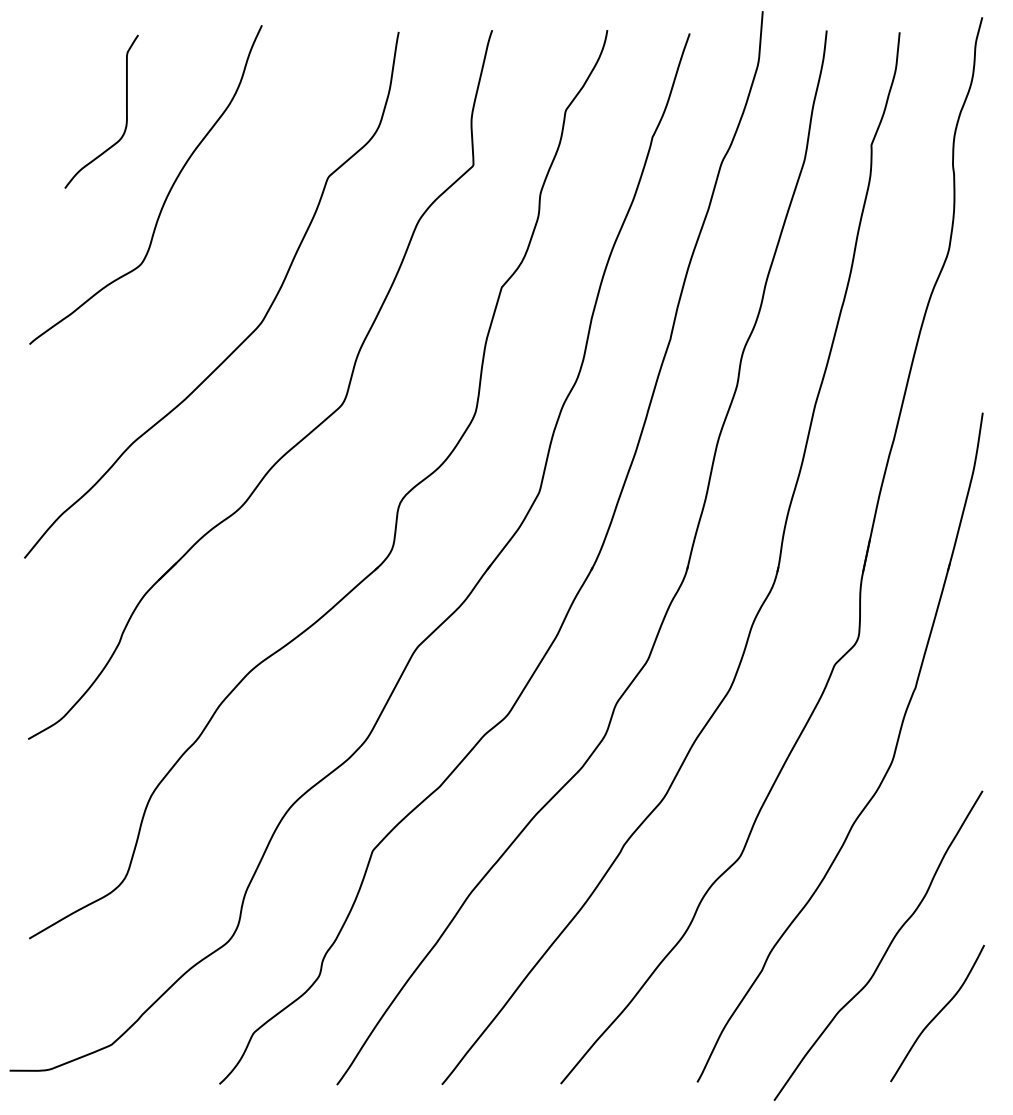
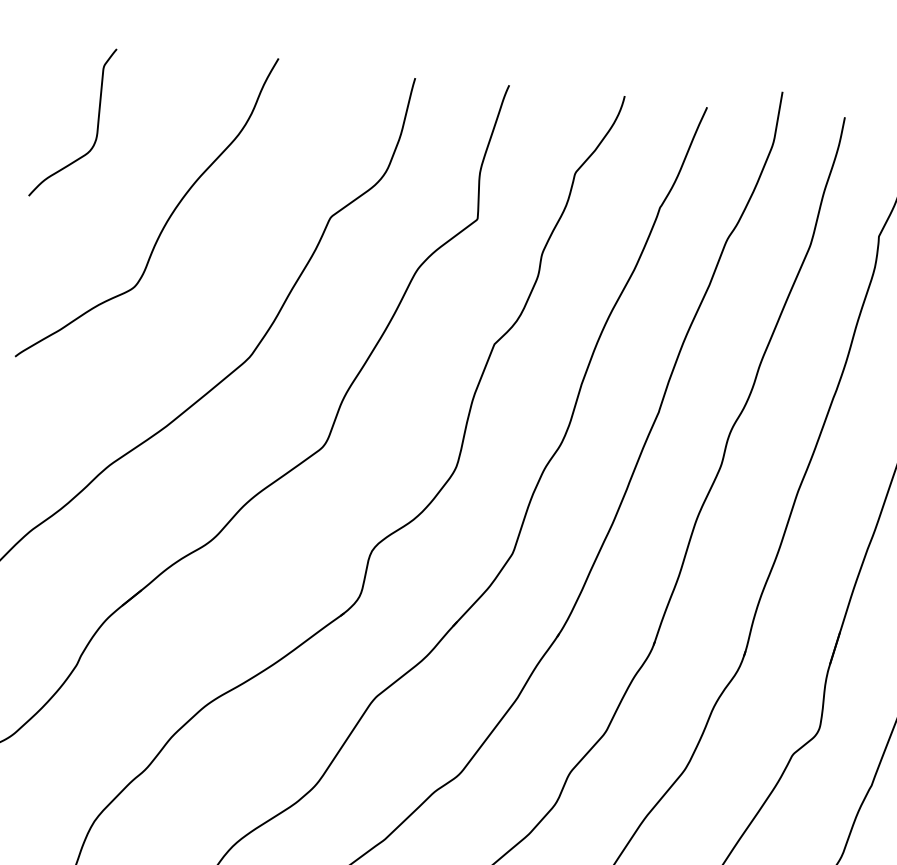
curve: (126, 111) -> (97, 124), moved

